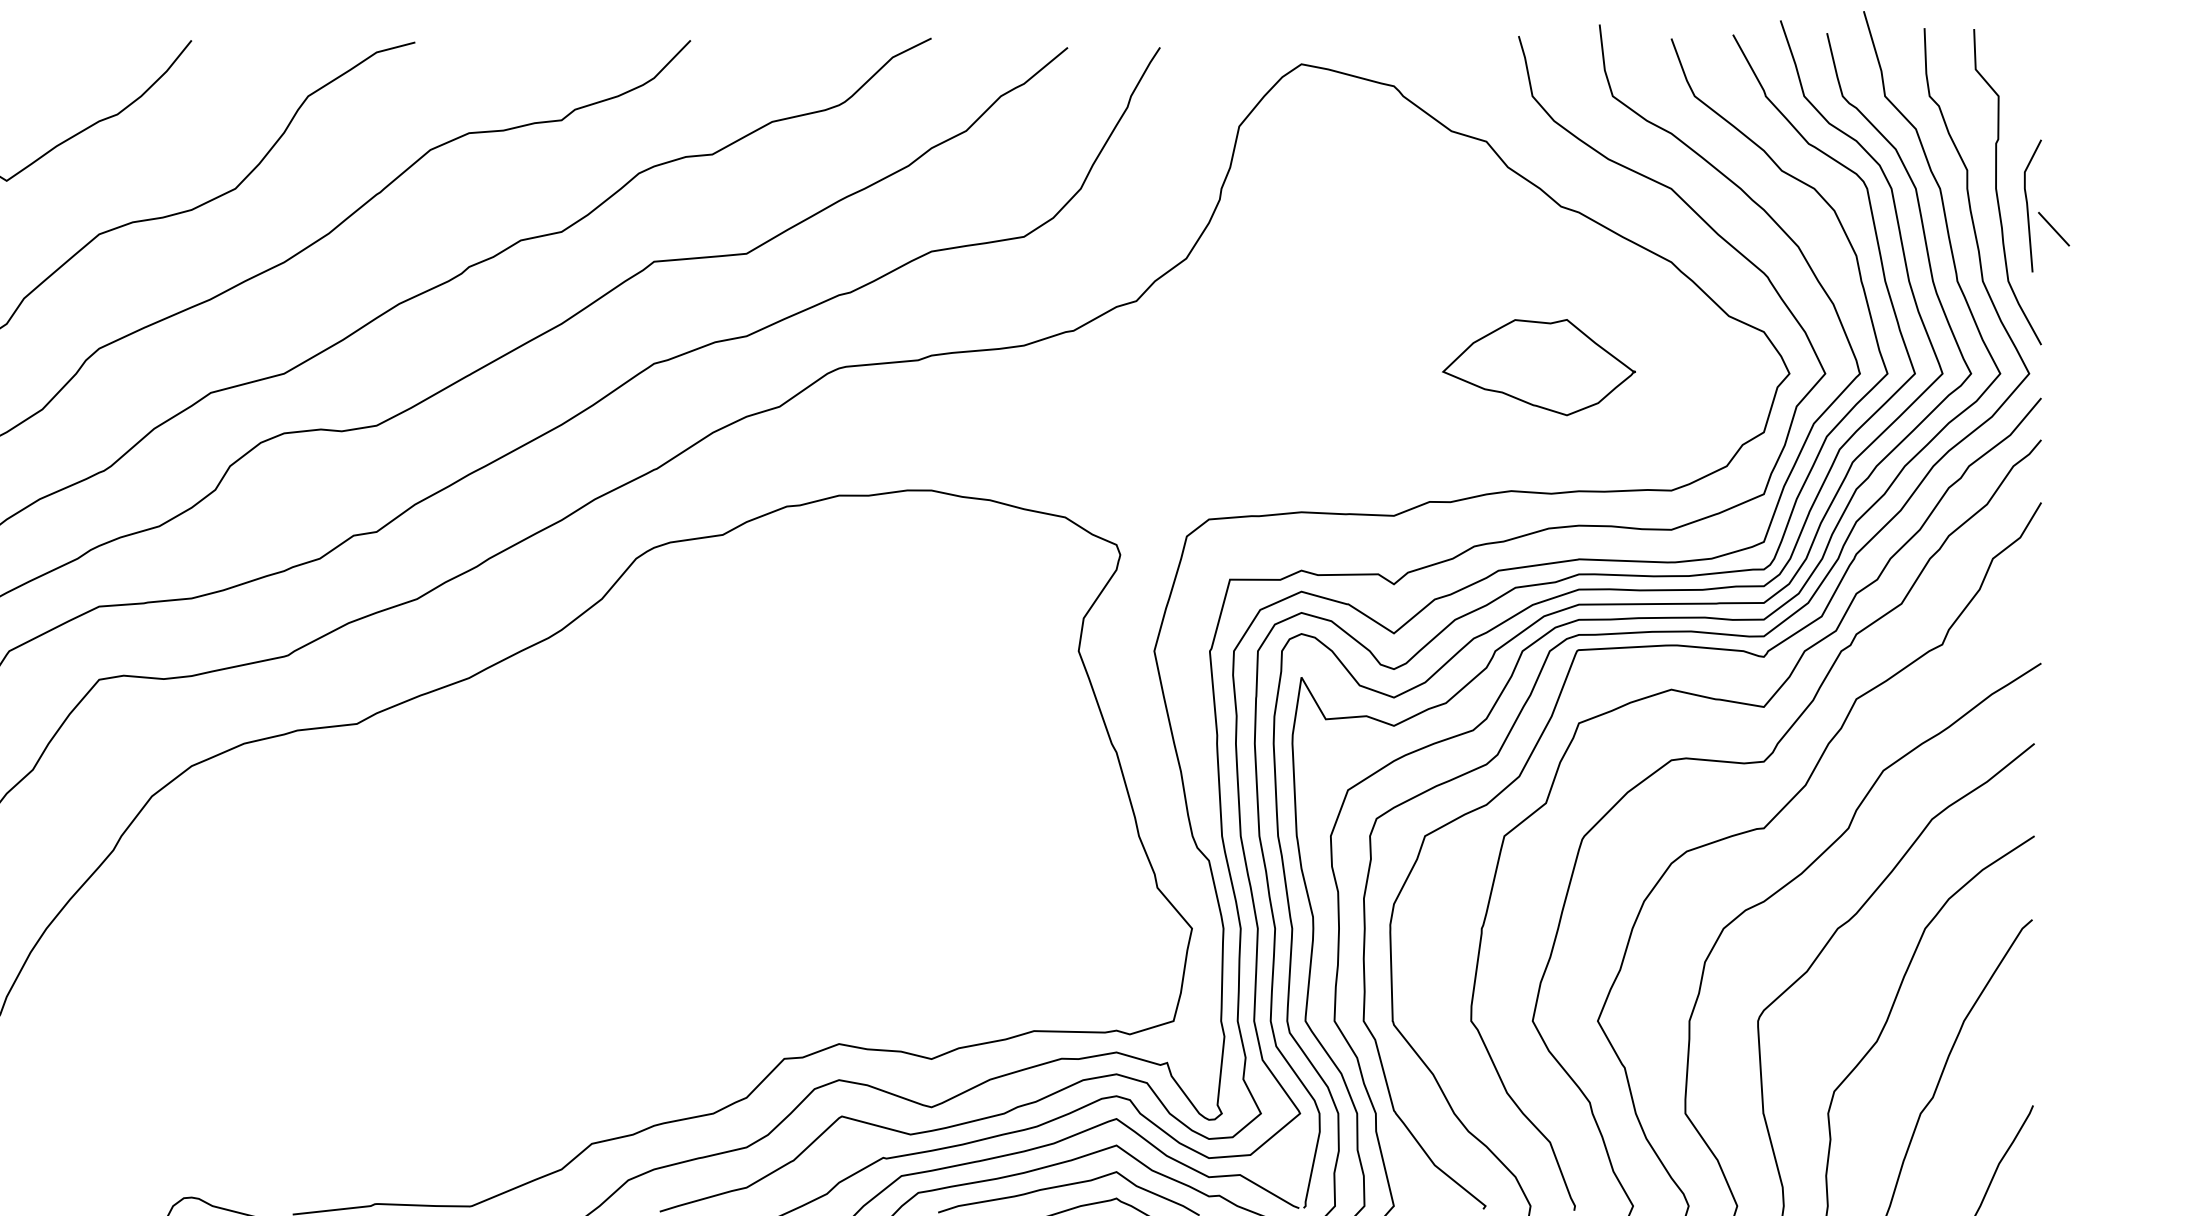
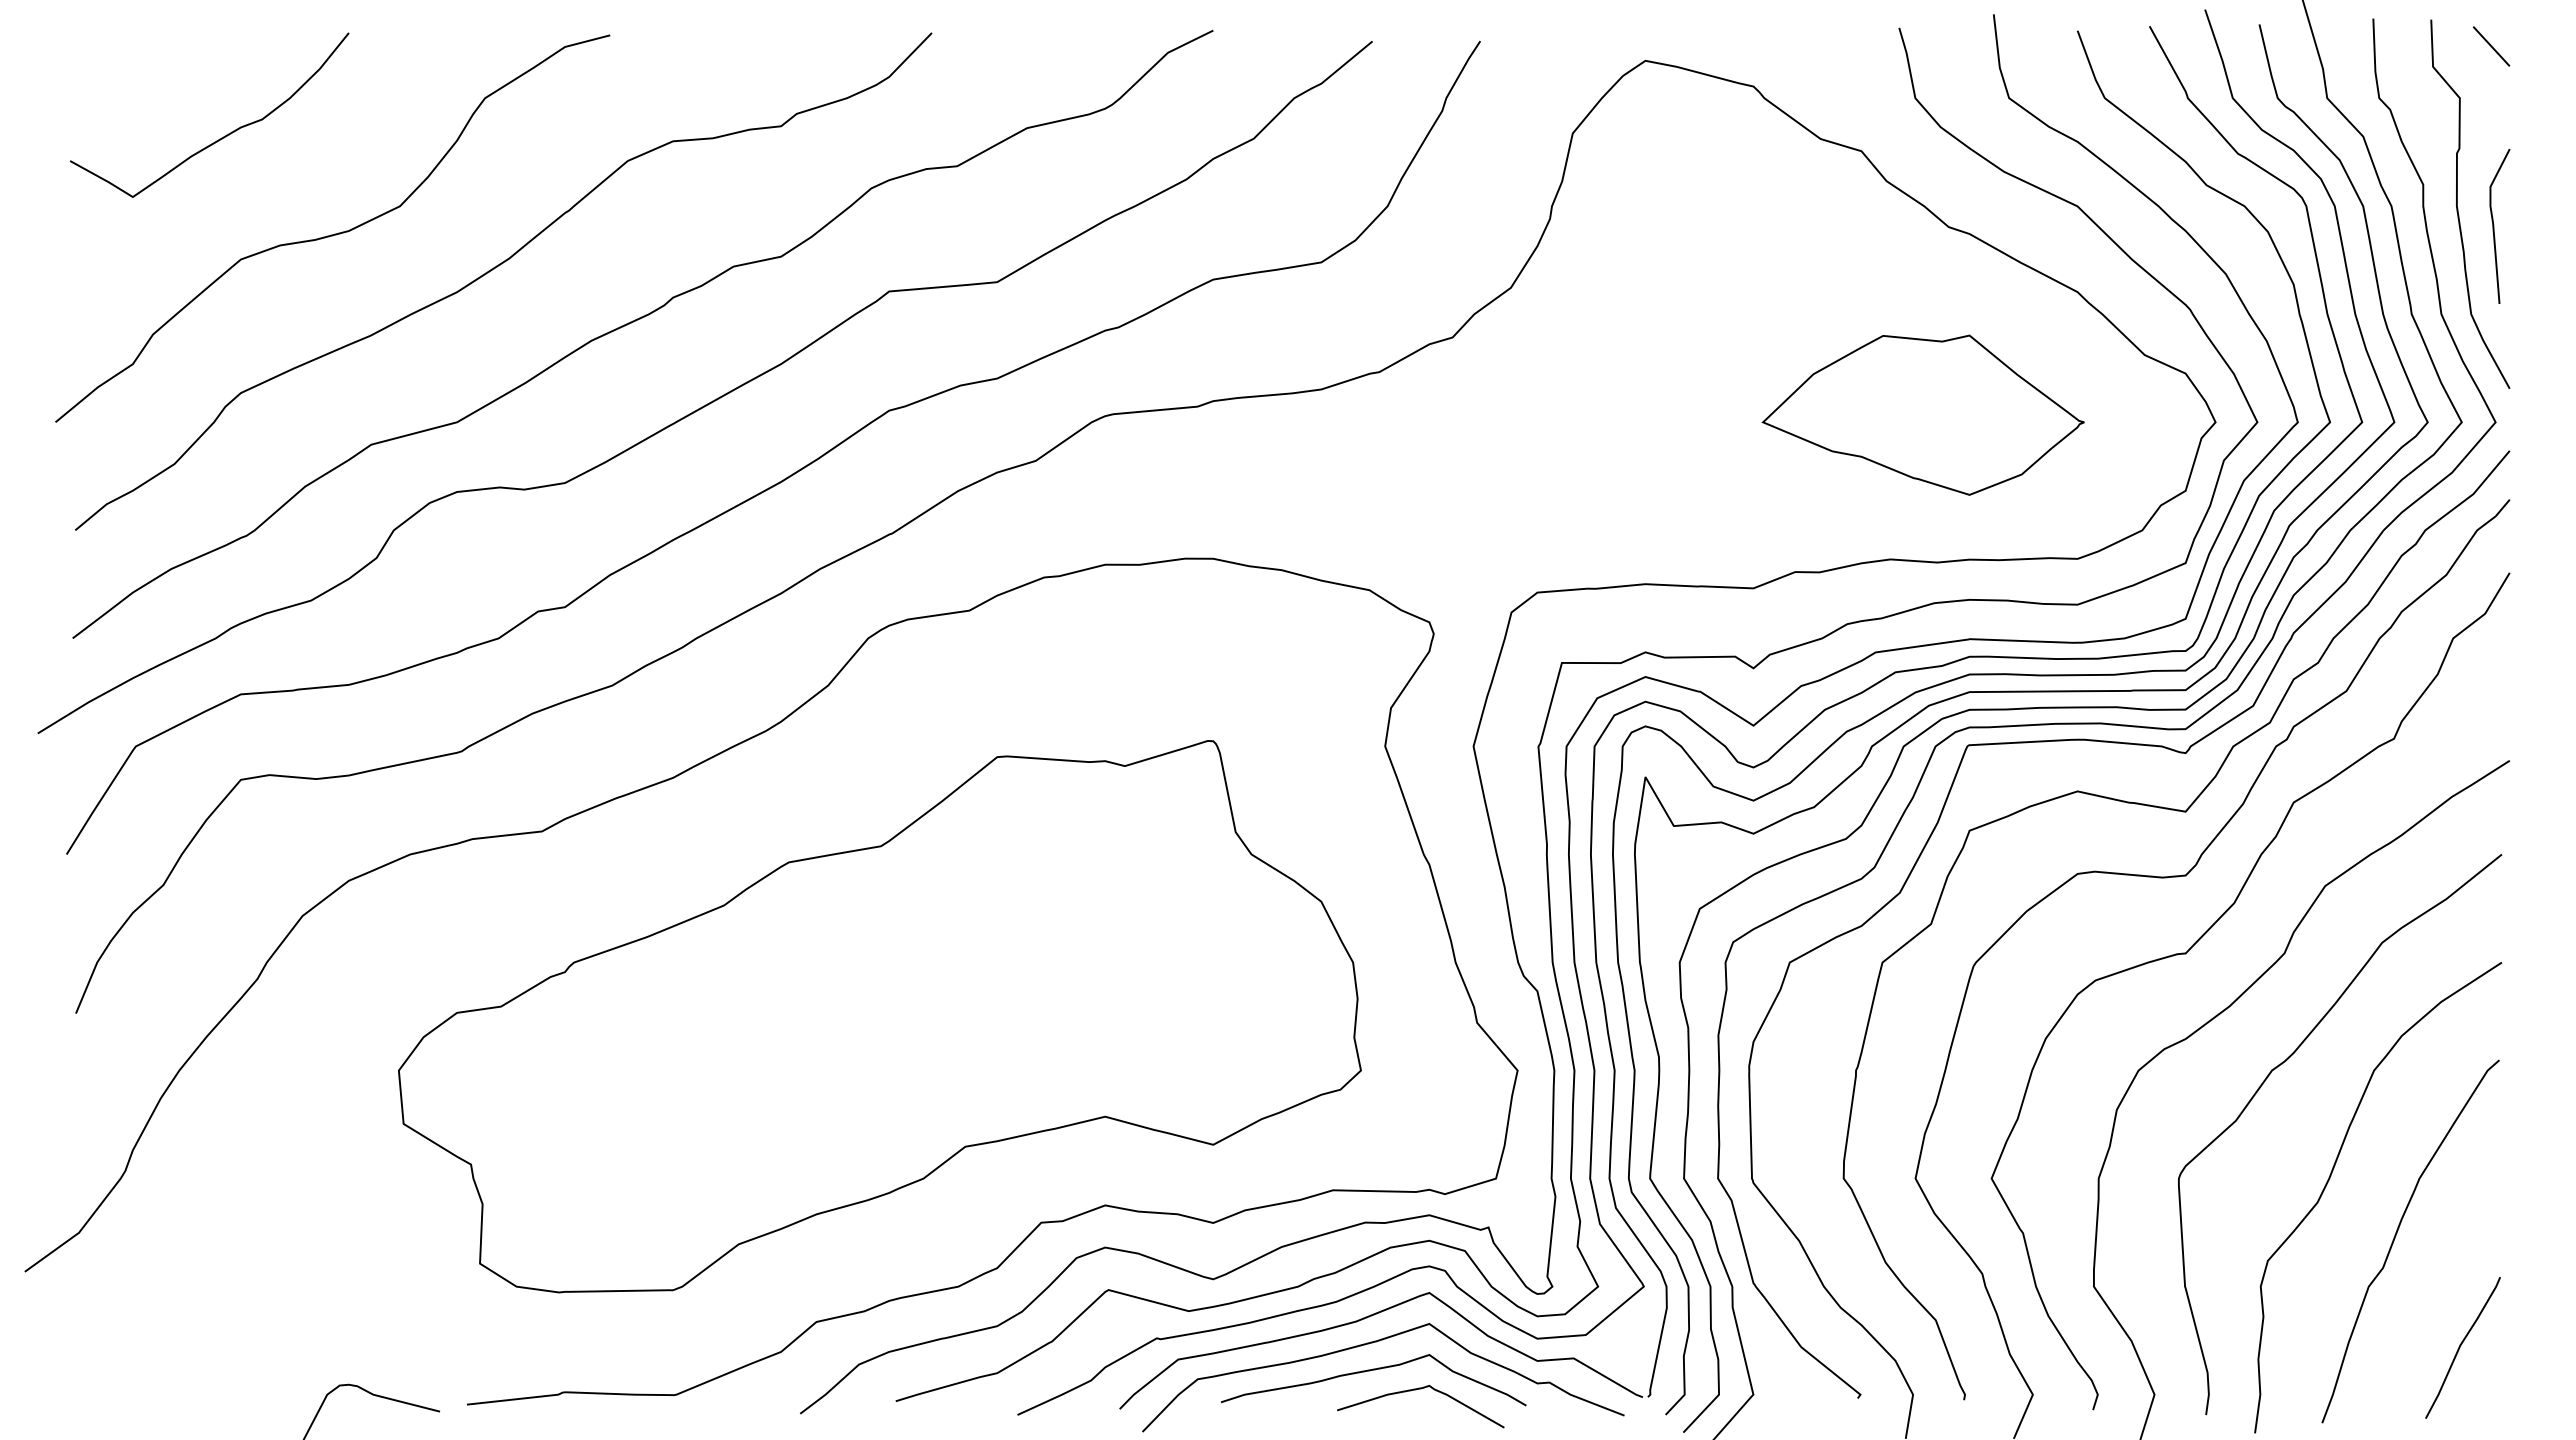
line: (2053, 229) -> (2491, 46), moved
part: (1538, 367) -> (1922, 414), size x1.43
part: (645, 882) -> (879, 1016), added

